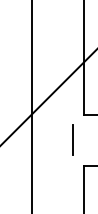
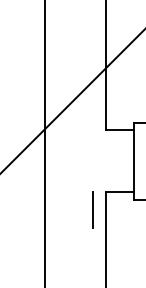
line: (72, 139) -> (92, 209), moved

